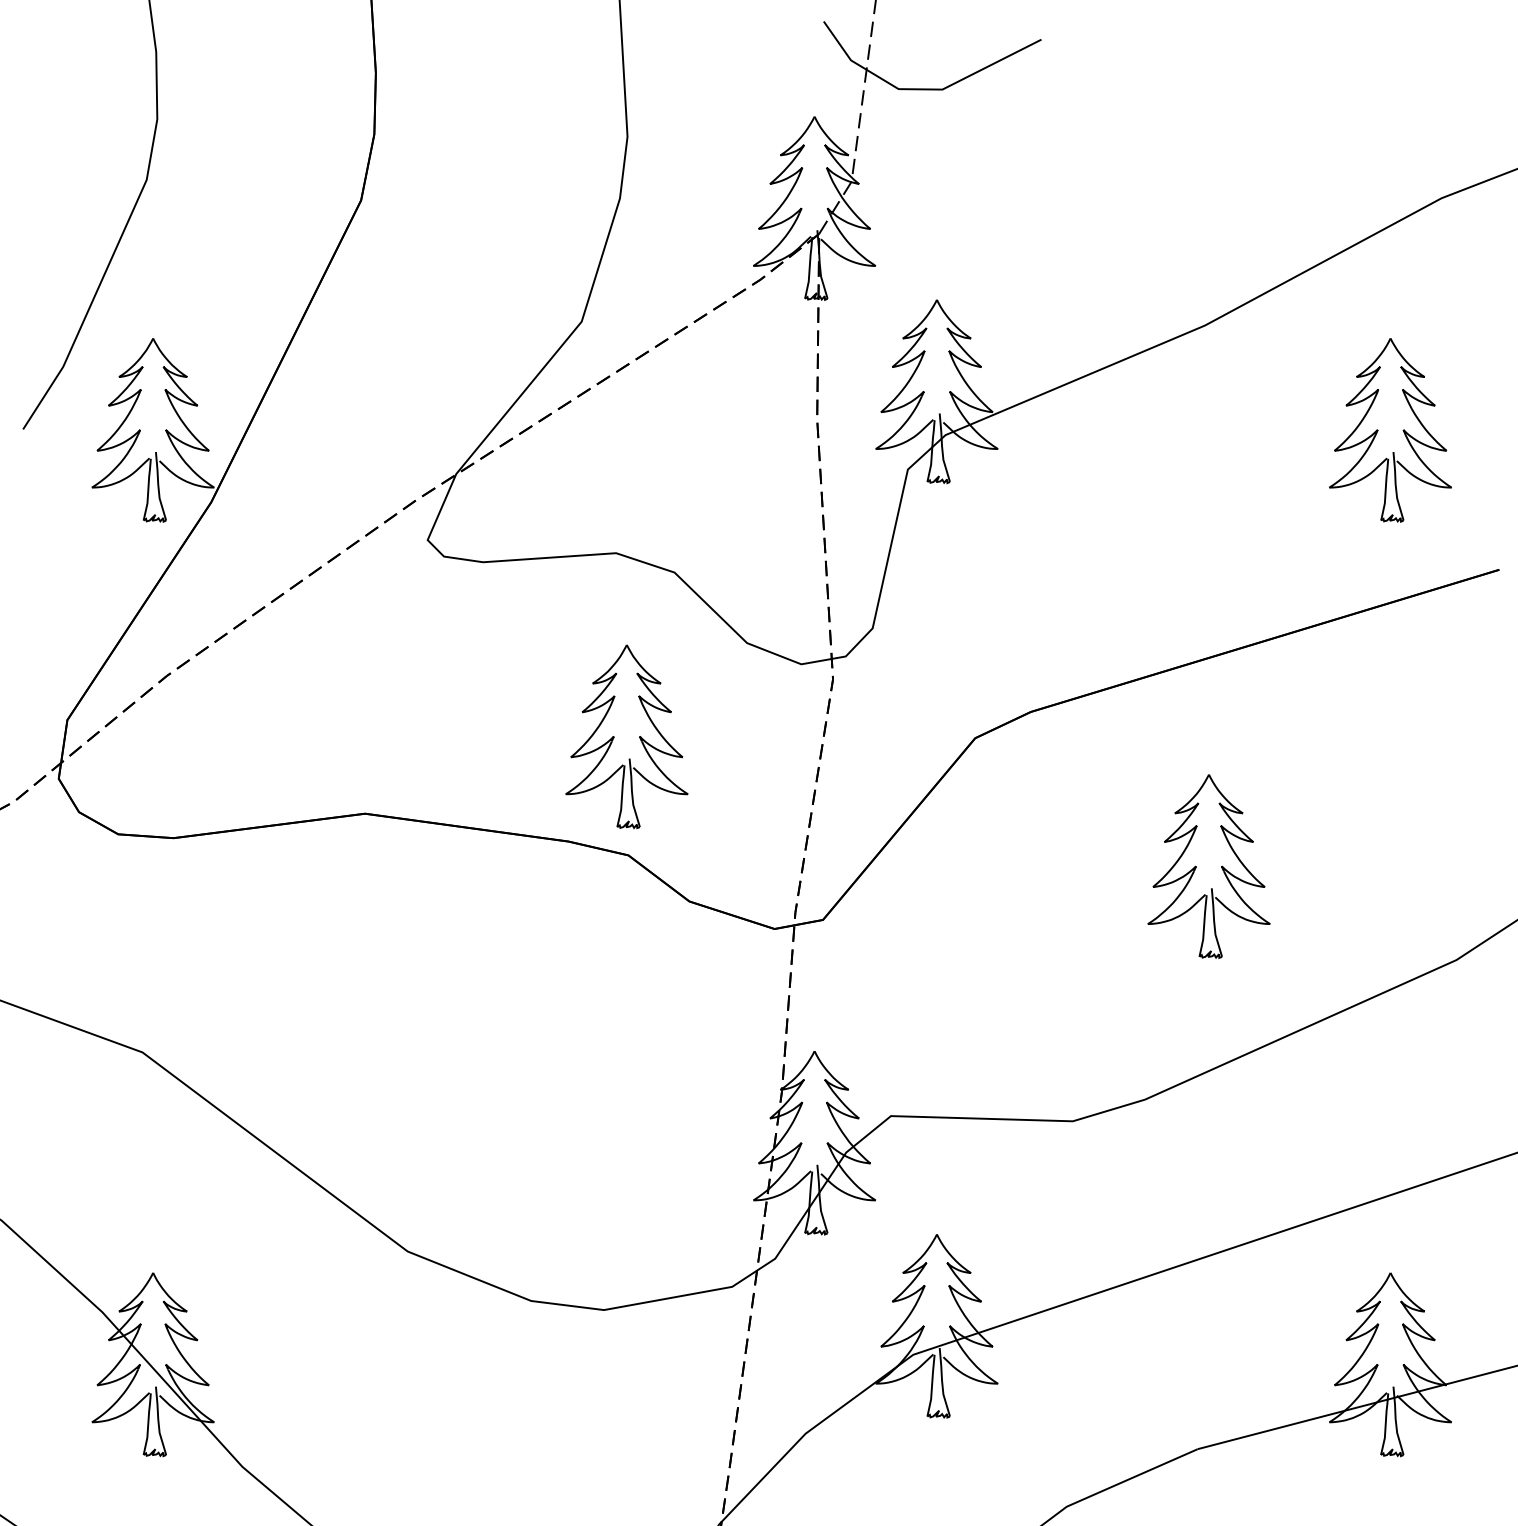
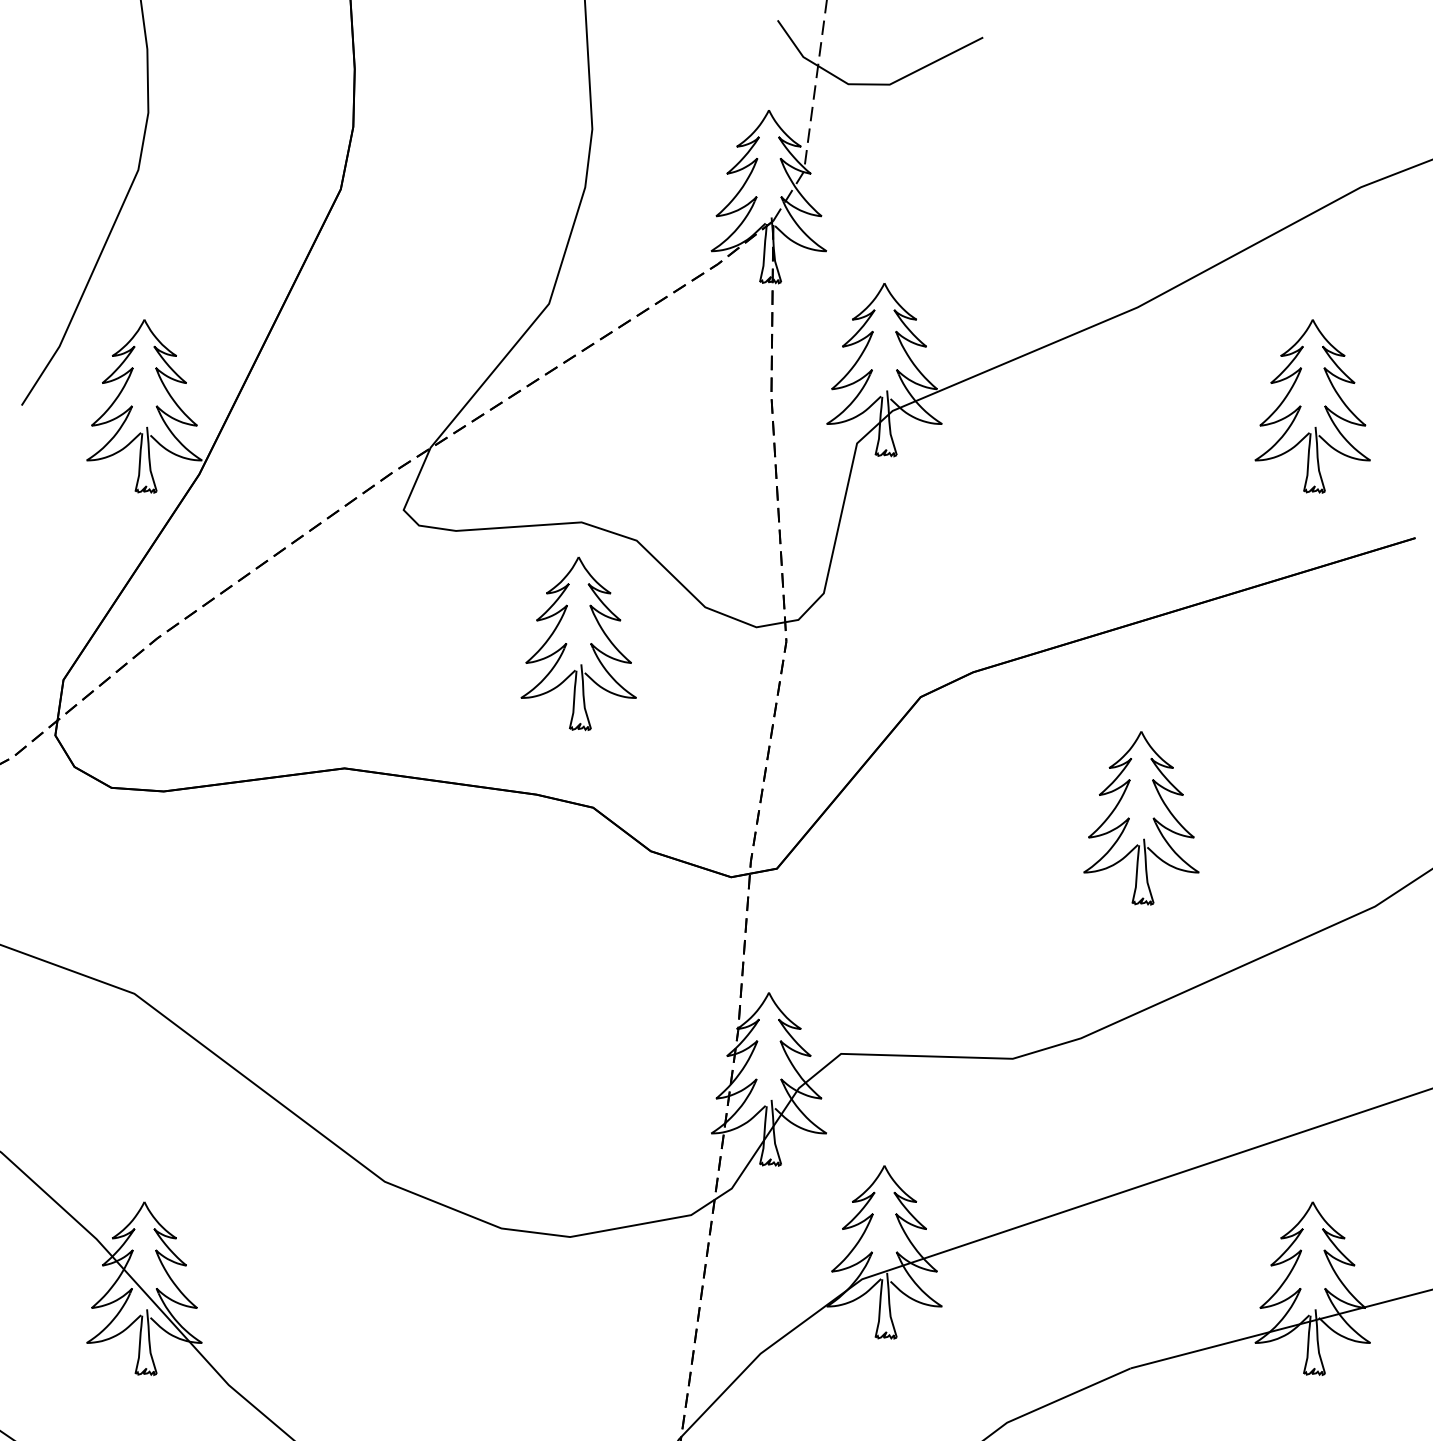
part: (626, 736) -> (578, 643), moved

